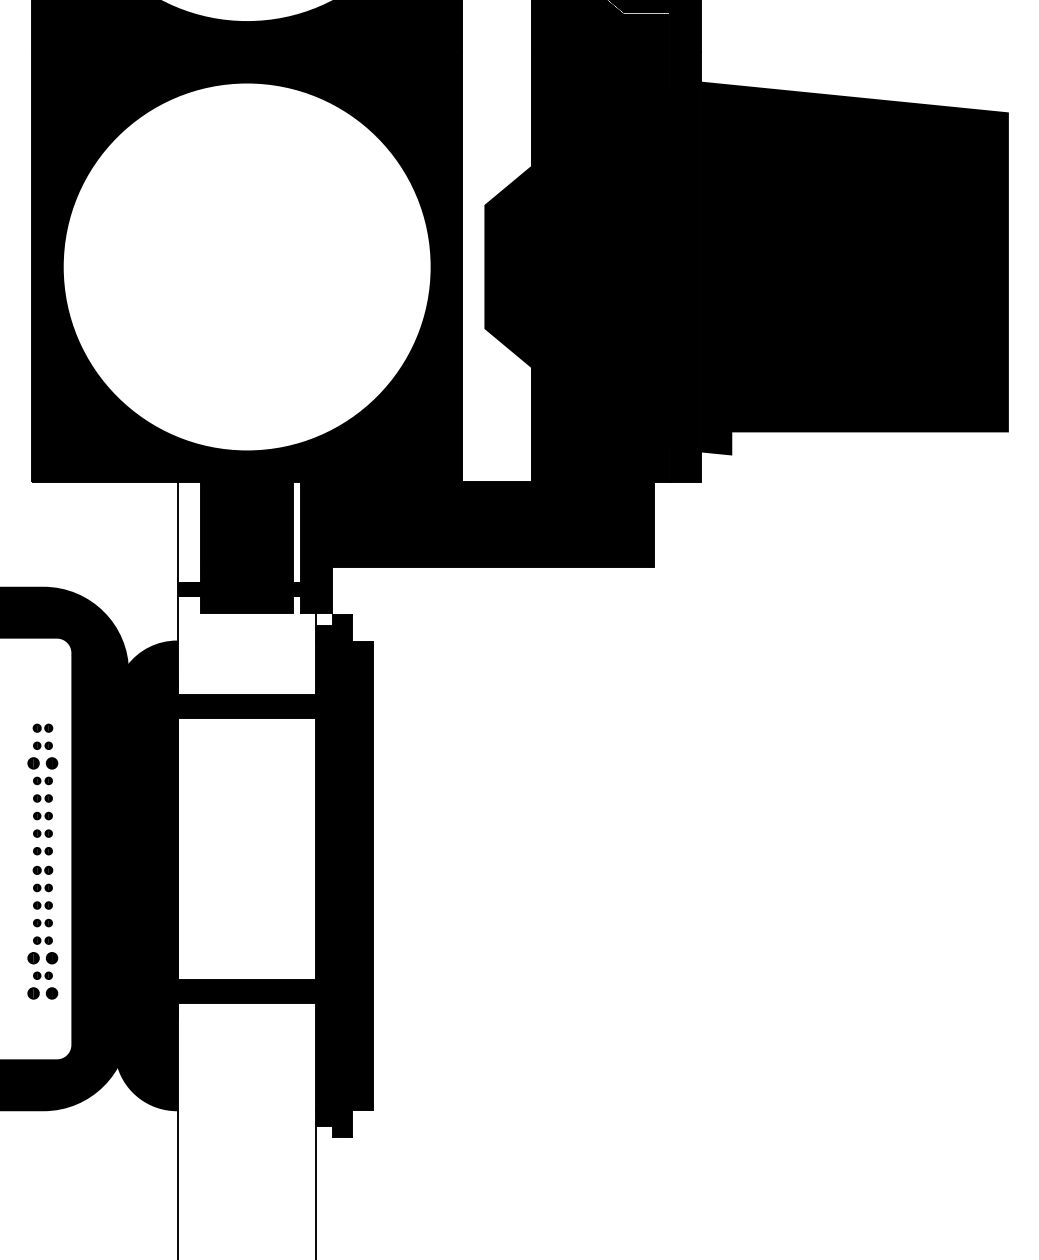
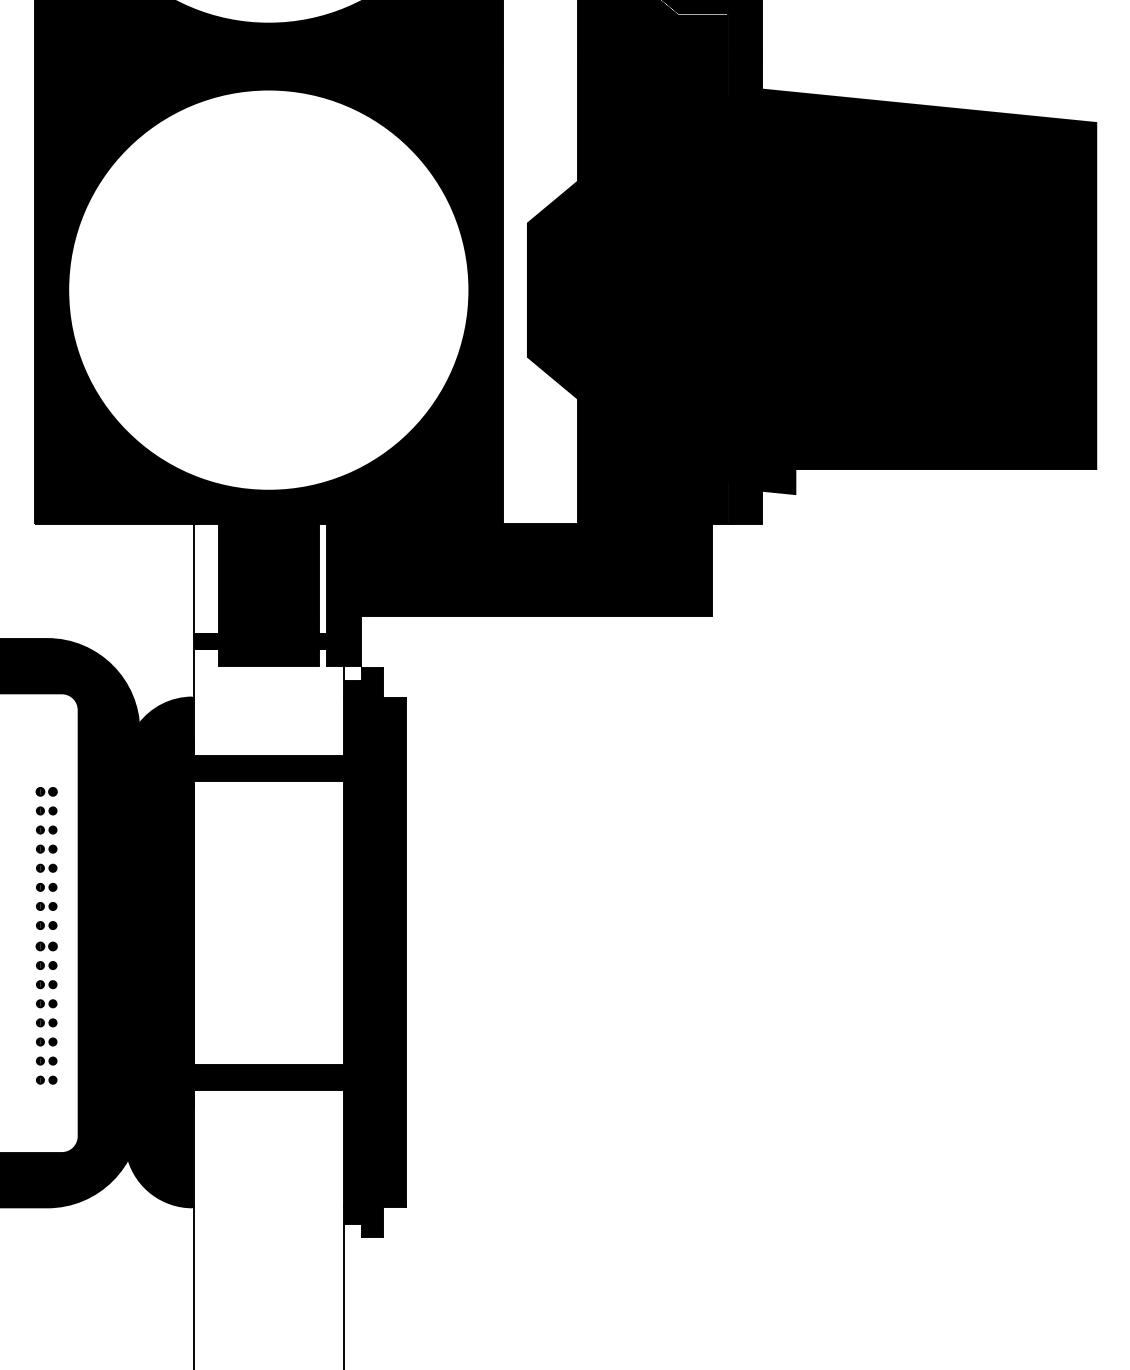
part: (42, 762) -> (46, 829), size x0.62
part: (42, 957) -> (46, 1041), size x0.62
part: (42, 992) -> (46, 1079), size x0.62

